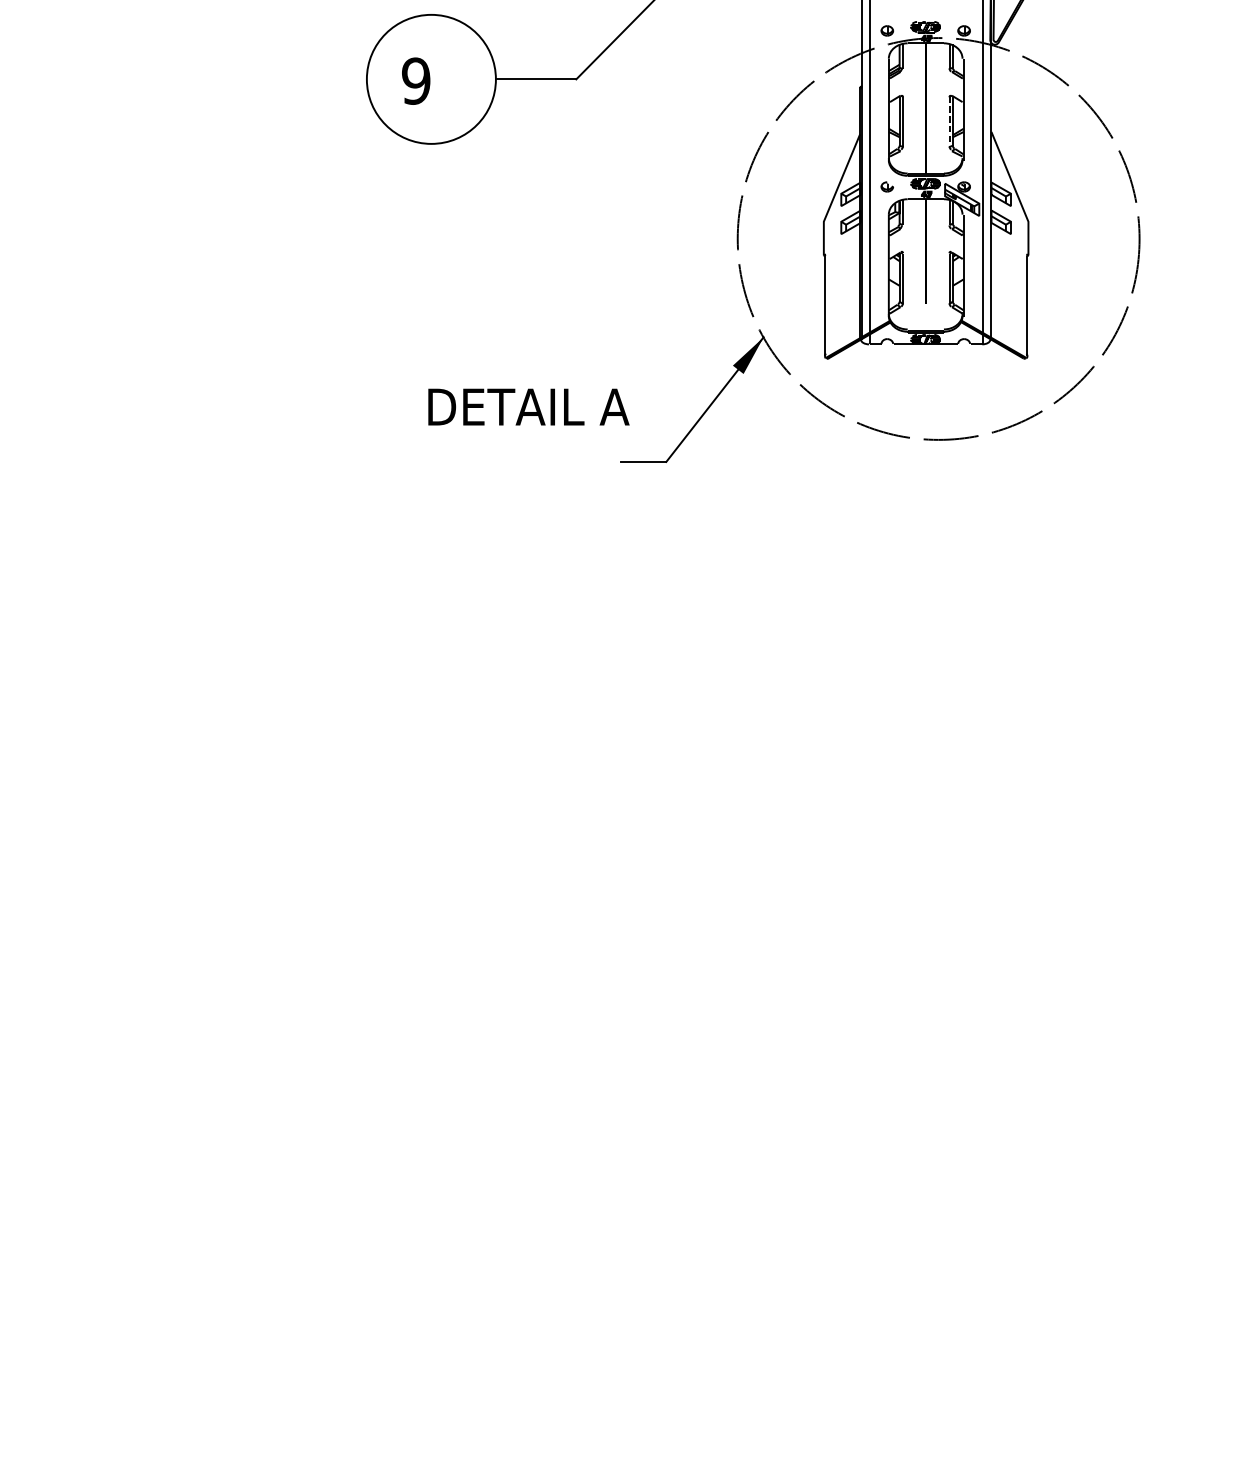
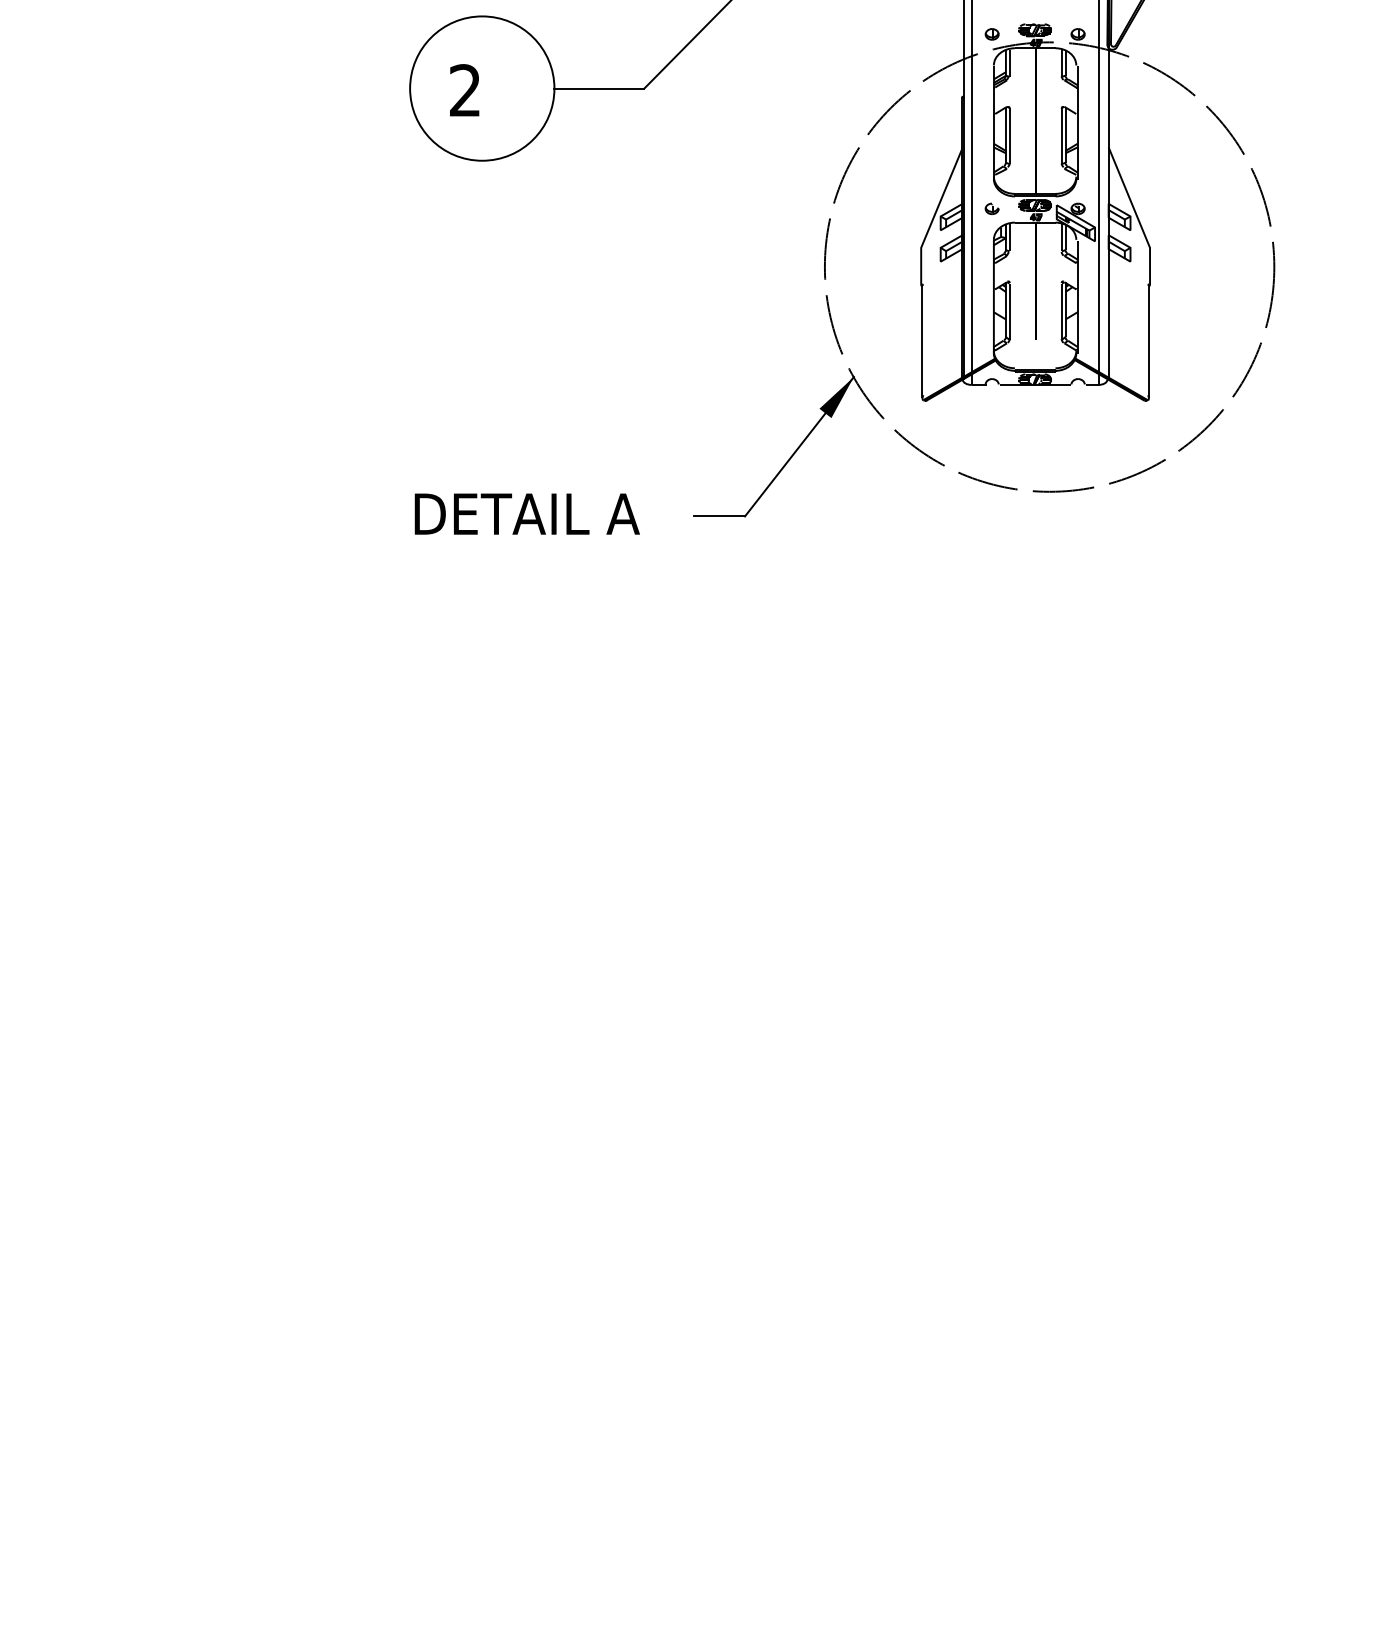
text: (416, 81) -> (465, 90), 9 -> 2
line: (949, 122) -> (1061, 136), dashed -> solid
text: (528, 406) -> (526, 513), moved

